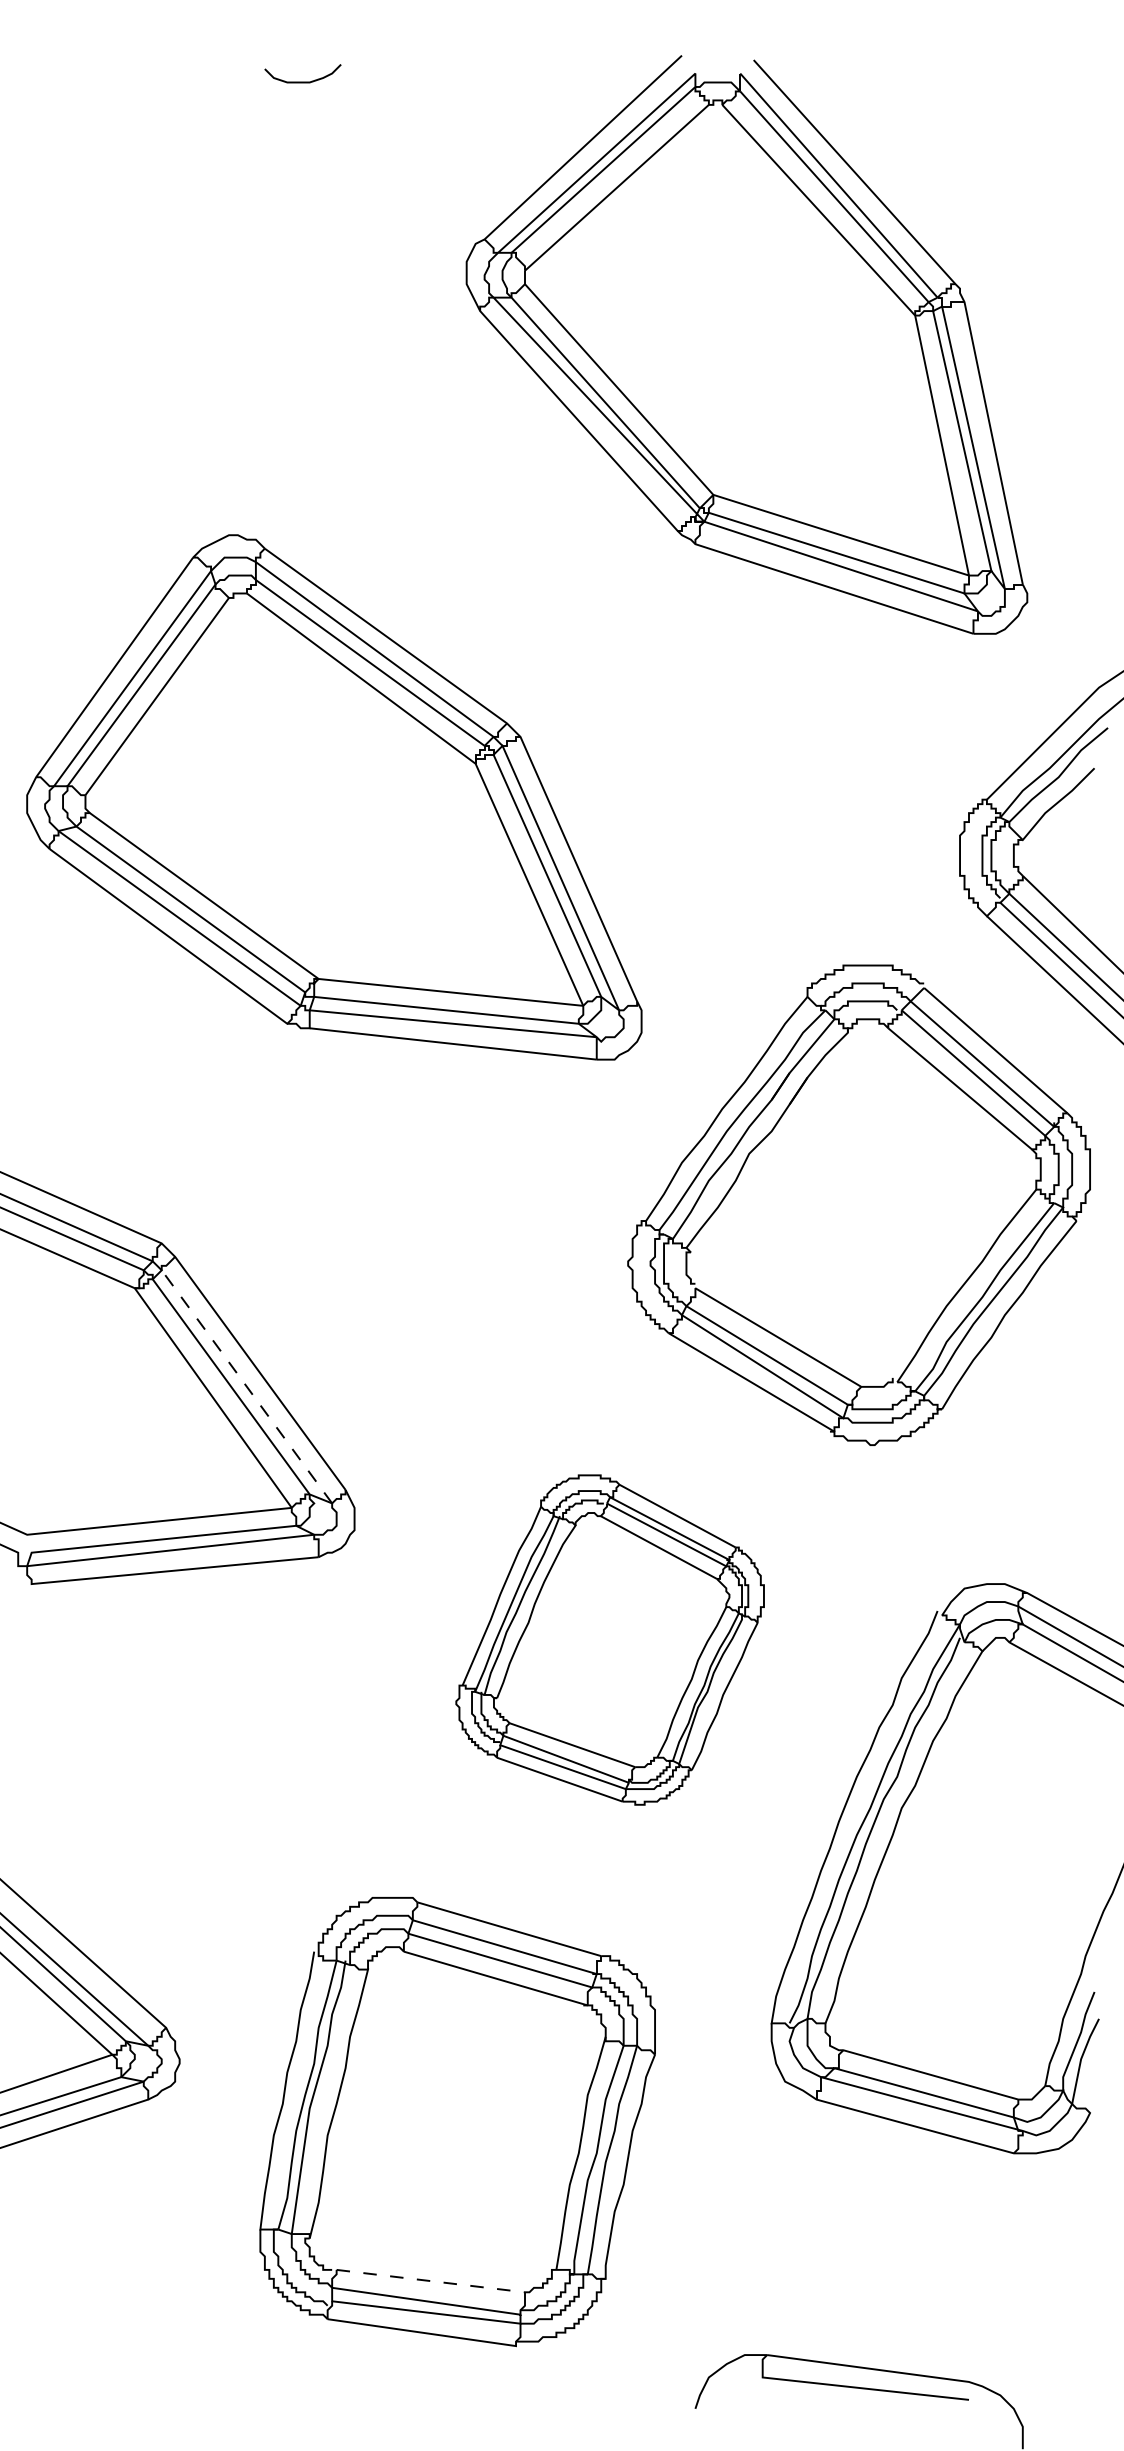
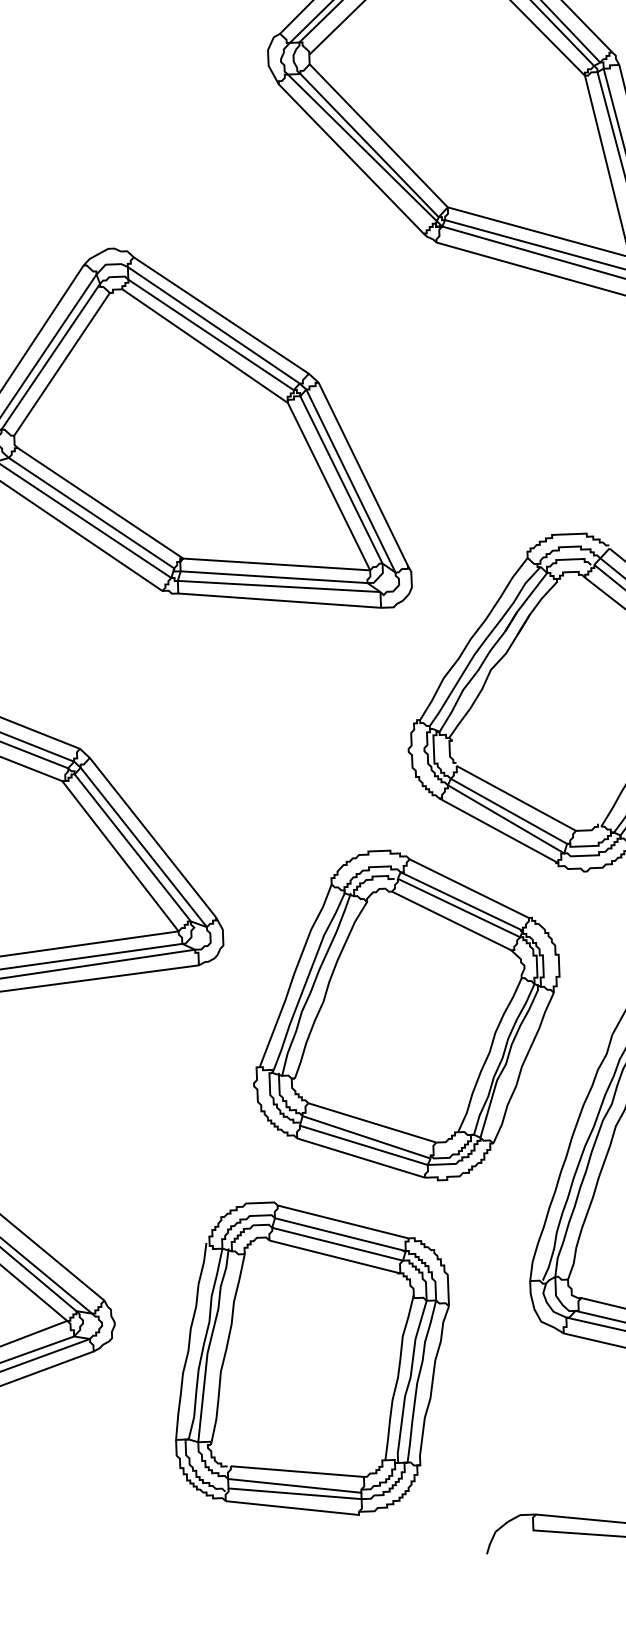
line: (246, 1386) -> (143, 847), dashed -> solid
part: (609, 1639) -> (405, 1015), size x1.43
line: (430, 2281) -> (297, 1471), dashed -> solid

